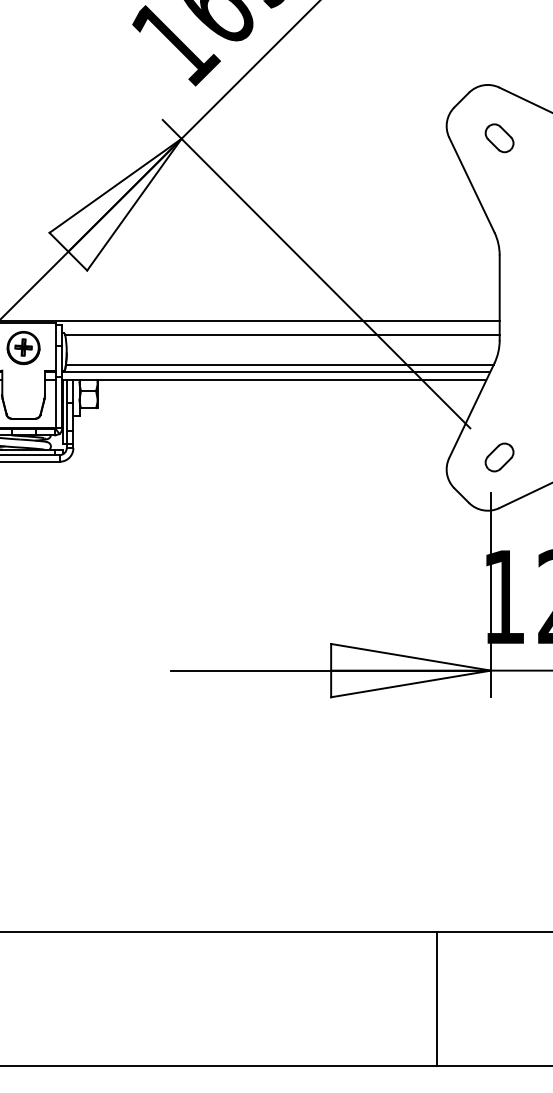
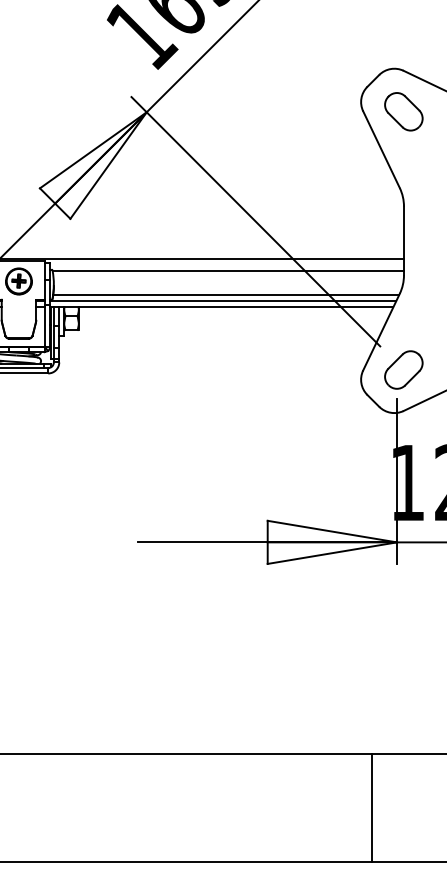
part: (499, 137) -> (403, 111), size x1.67
part: (499, 456) -> (403, 369), size x1.67
line: (437, 998) -> (372, 807), moved

